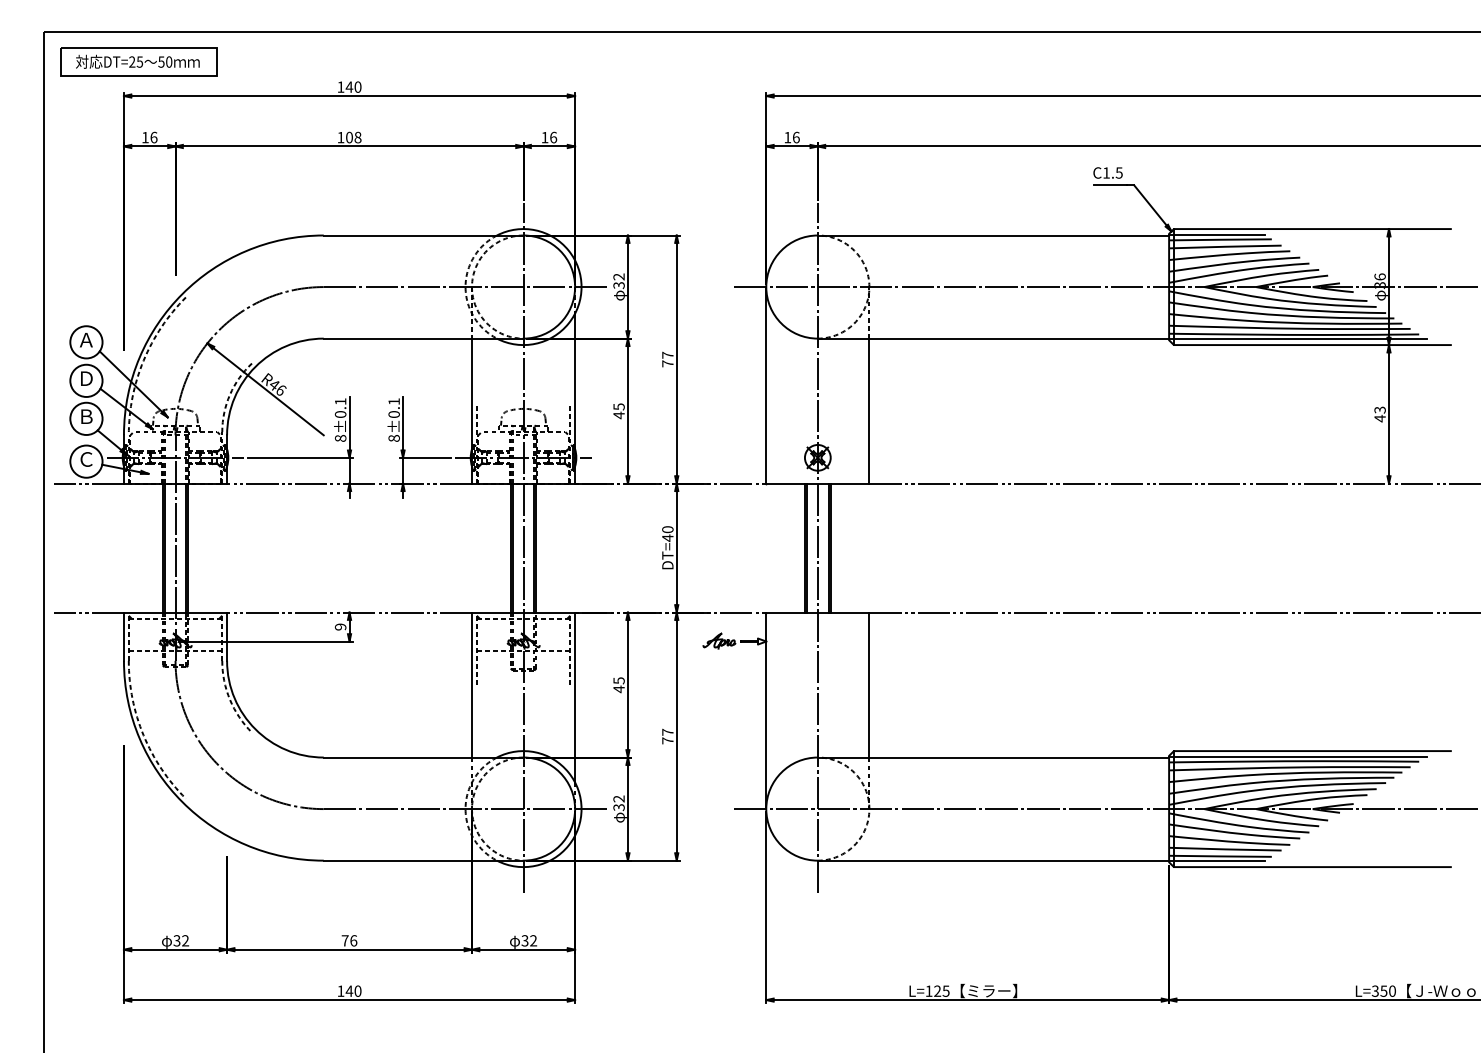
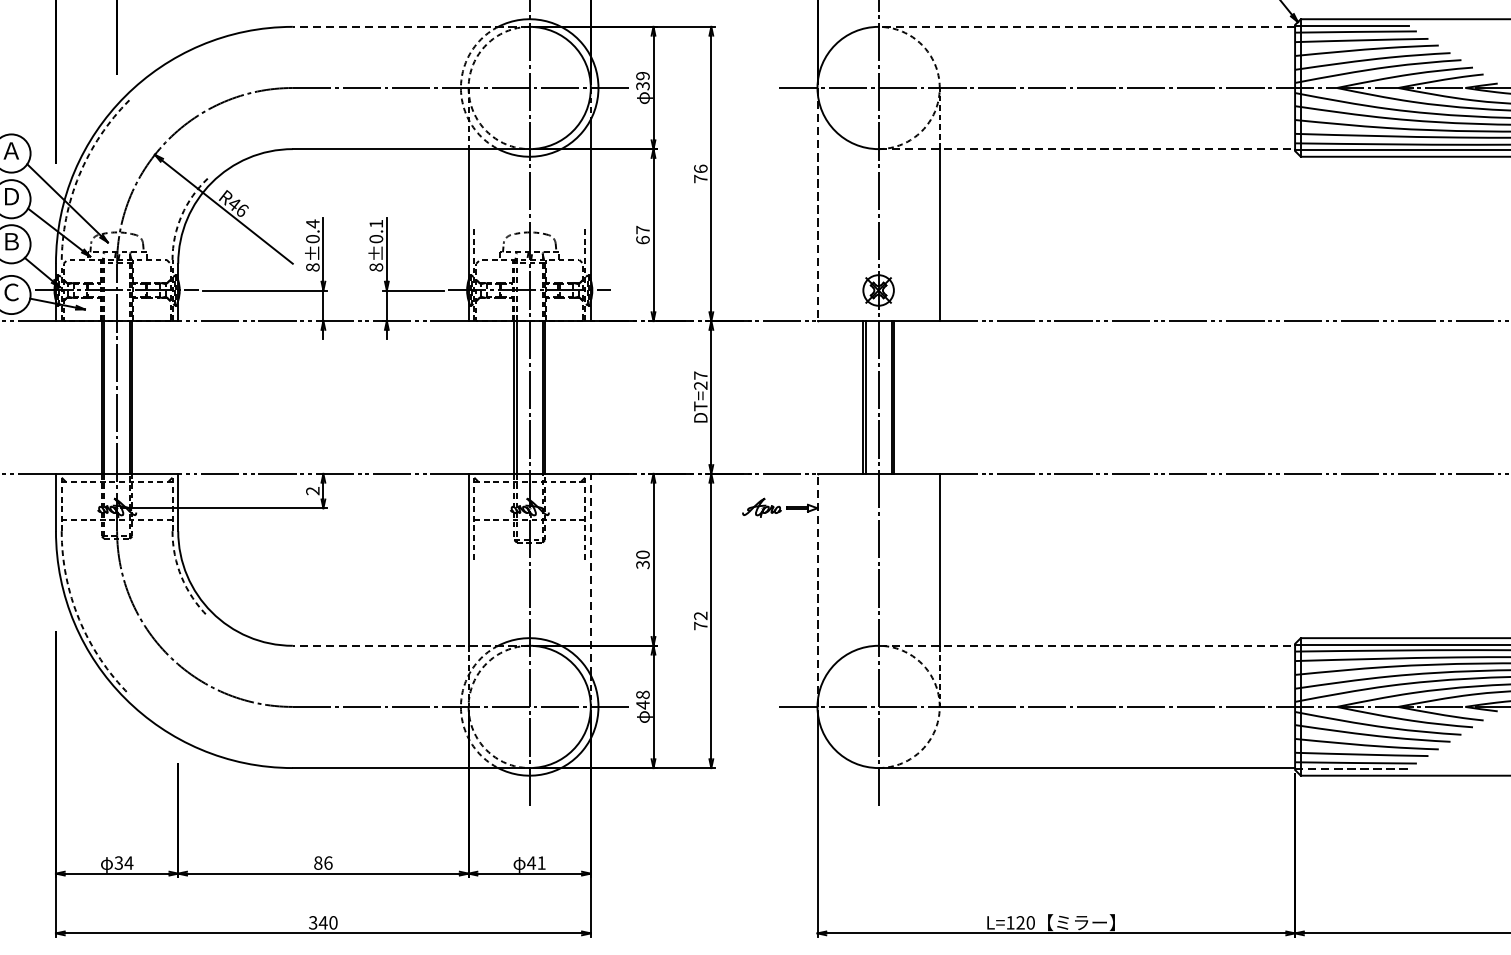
line: (423, 235) -> (411, 26), solid -> dashed
line: (993, 235) -> (1086, 26), solid -> dashed
text: (619, 276) -> (643, 75), 32 -> 39
line: (993, 338) -> (1086, 148), solid -> dashed
text: (667, 354) -> (700, 167), 77 -> 76
line: (766, 385) -> (817, 204), solid -> dashed
text: (340, 401) -> (312, 223), 8±0.1 -> 8±0.4
text: (618, 411) -> (642, 235), 45 -> 67
text: (667, 533) -> (700, 380), DT=40 -> DT=27
text: (340, 626) -> (312, 490), 9 -> 2
text: (618, 685) -> (642, 560), 45 -> 30
line: (575, 697) -> (591, 574), solid -> dashed
line: (766, 710) -> (817, 590), solid -> dashed
text: (667, 731) -> (700, 614), 77 -> 72
line: (423, 757) -> (411, 645), solid -> dashed
line: (993, 757) -> (1086, 645), solid -> dashed
text: (618, 803) -> (642, 700), 32 -> 48
line: (1217, 861) -> (1352, 769), solid -> dashed
text: (185, 940) -> (128, 862), 32 -> 34
text: (344, 940) -> (317, 862), 76 -> 86
text: (529, 940) -> (536, 862), 32 -> 41
text: (340, 990) -> (312, 921), 140 -> 340
text: (945, 990) -> (1029, 921), L=125 -> L=120

